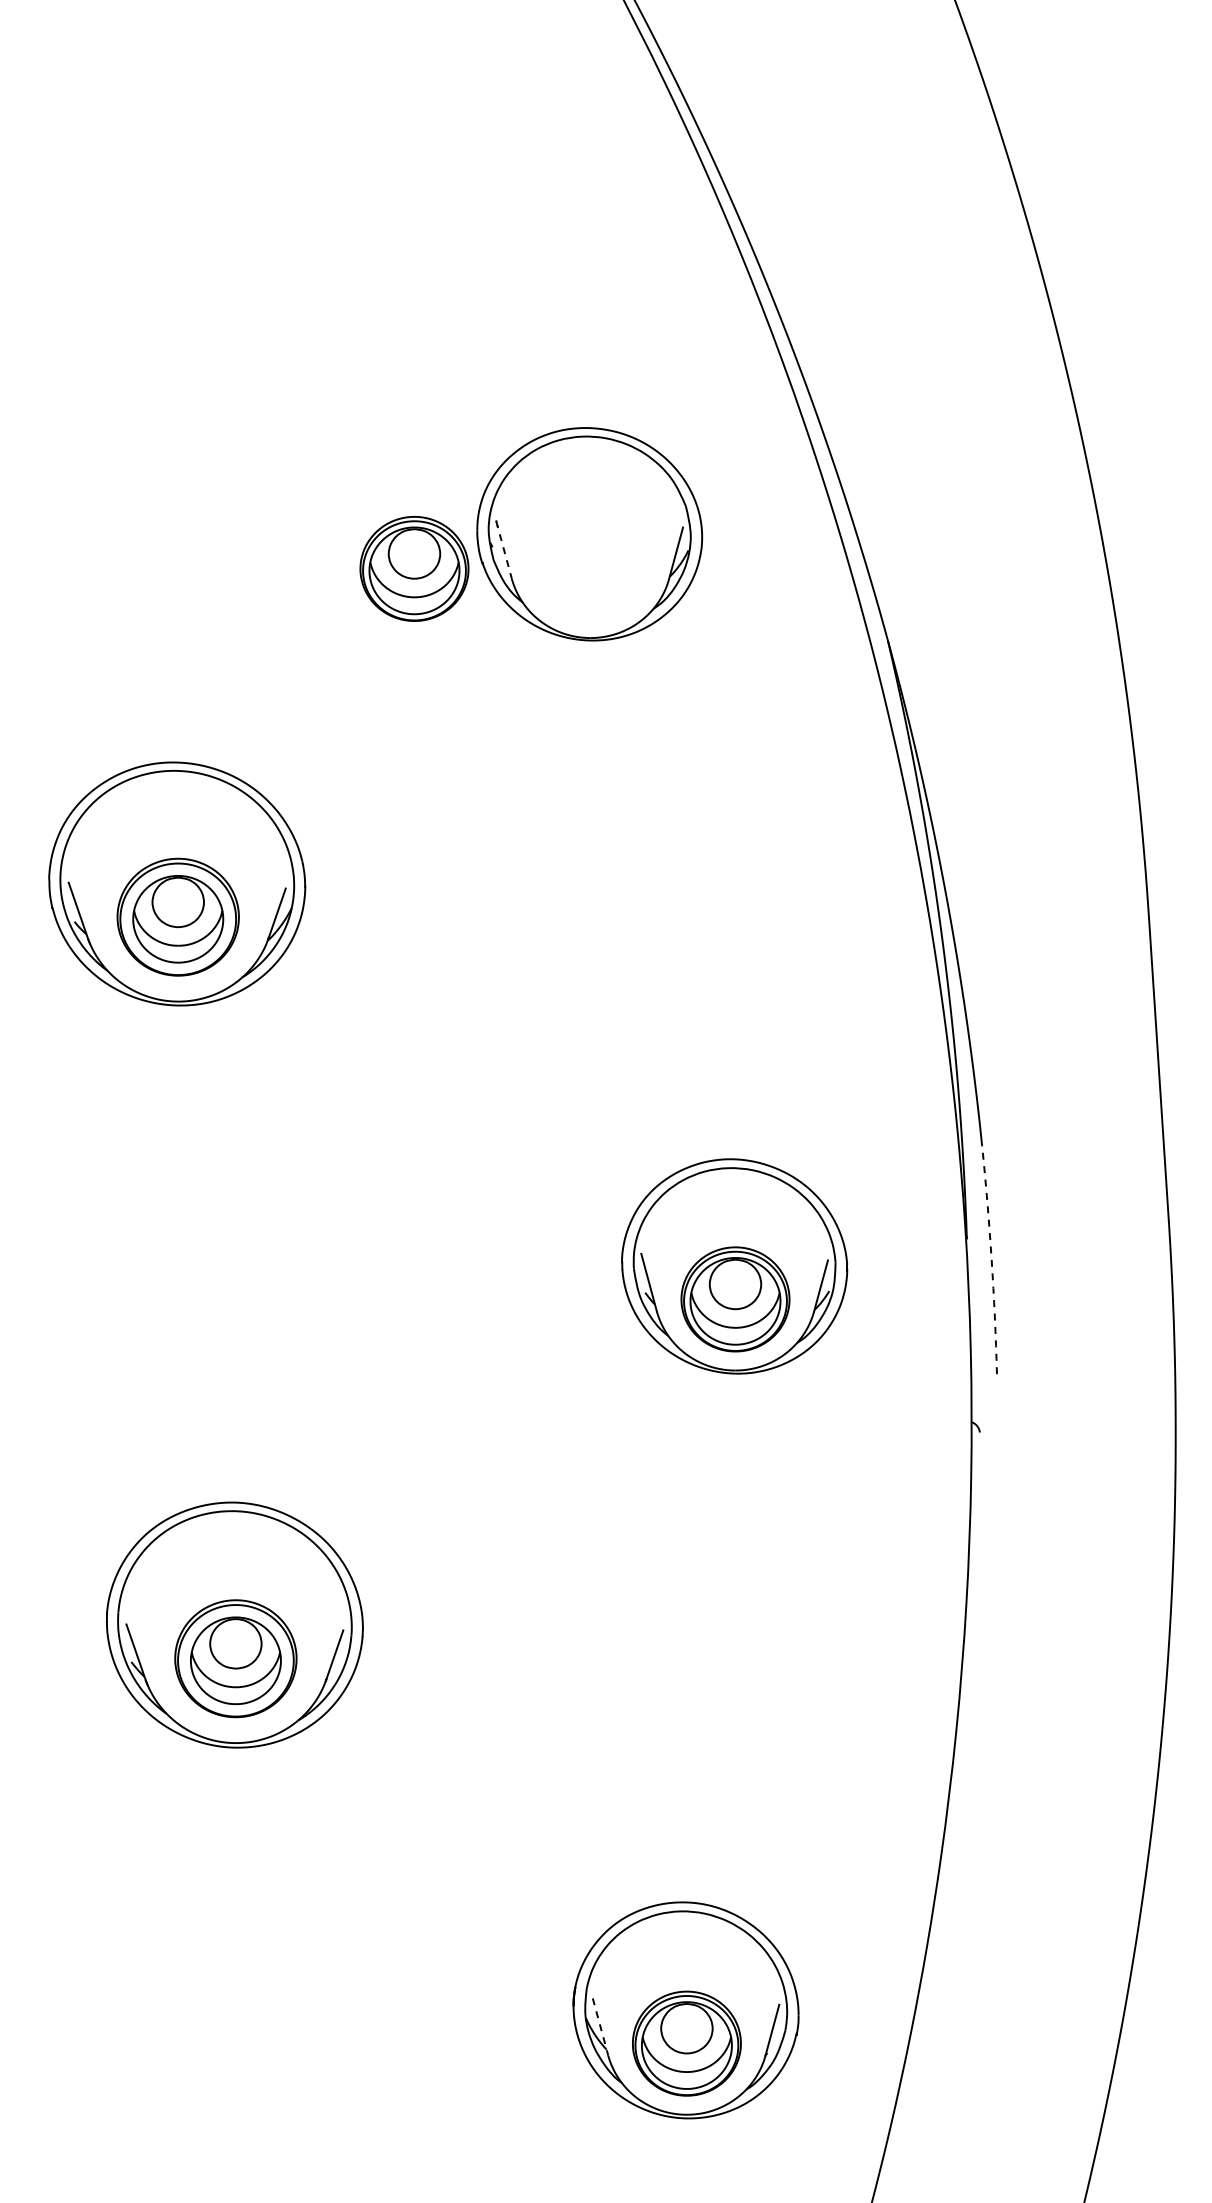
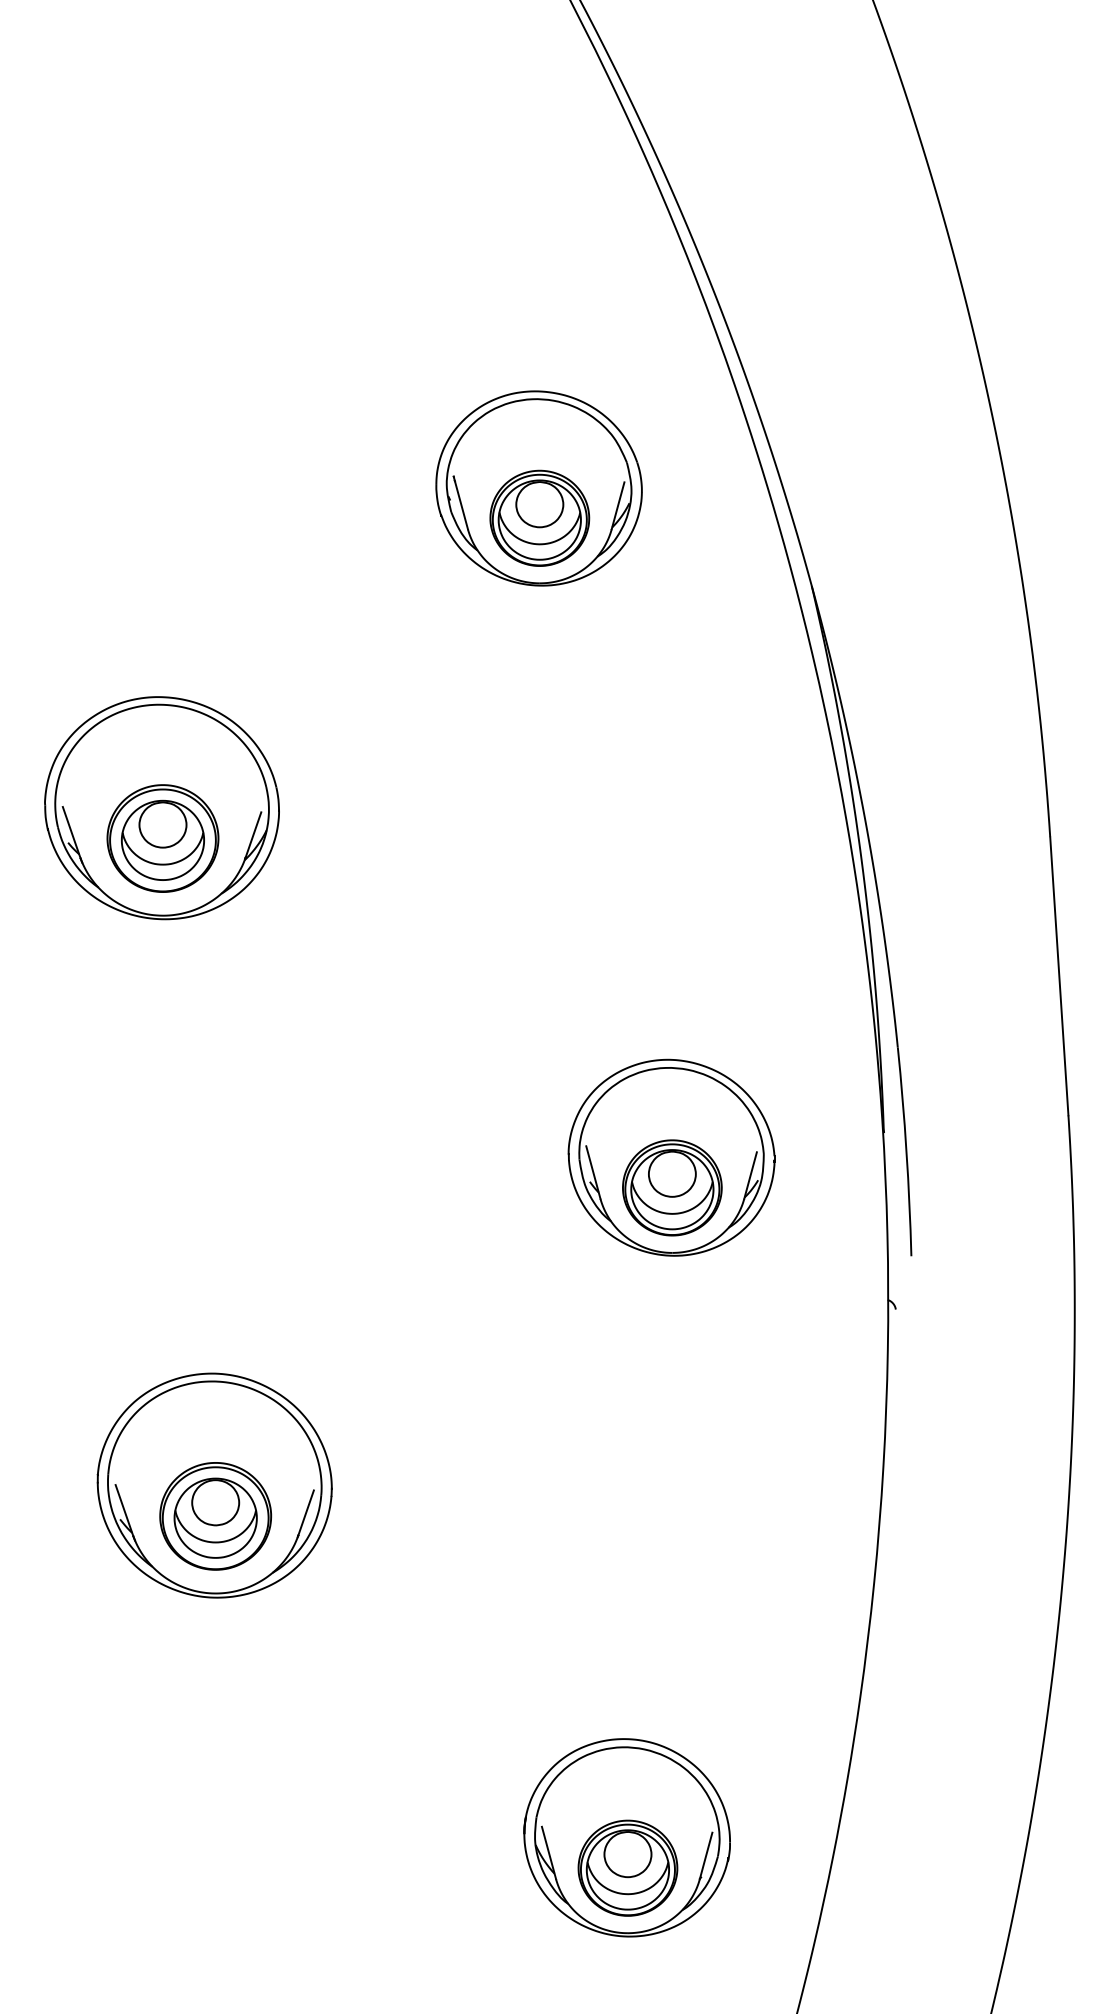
line: (504, 550) -> (461, 503), dashed -> solid
part: (414, 568) -> (539, 517), moved
arc: (991, 1259) -> (906, 1151), dashed -> solid
line: (600, 2026) -> (548, 1852), dashed -> solid

